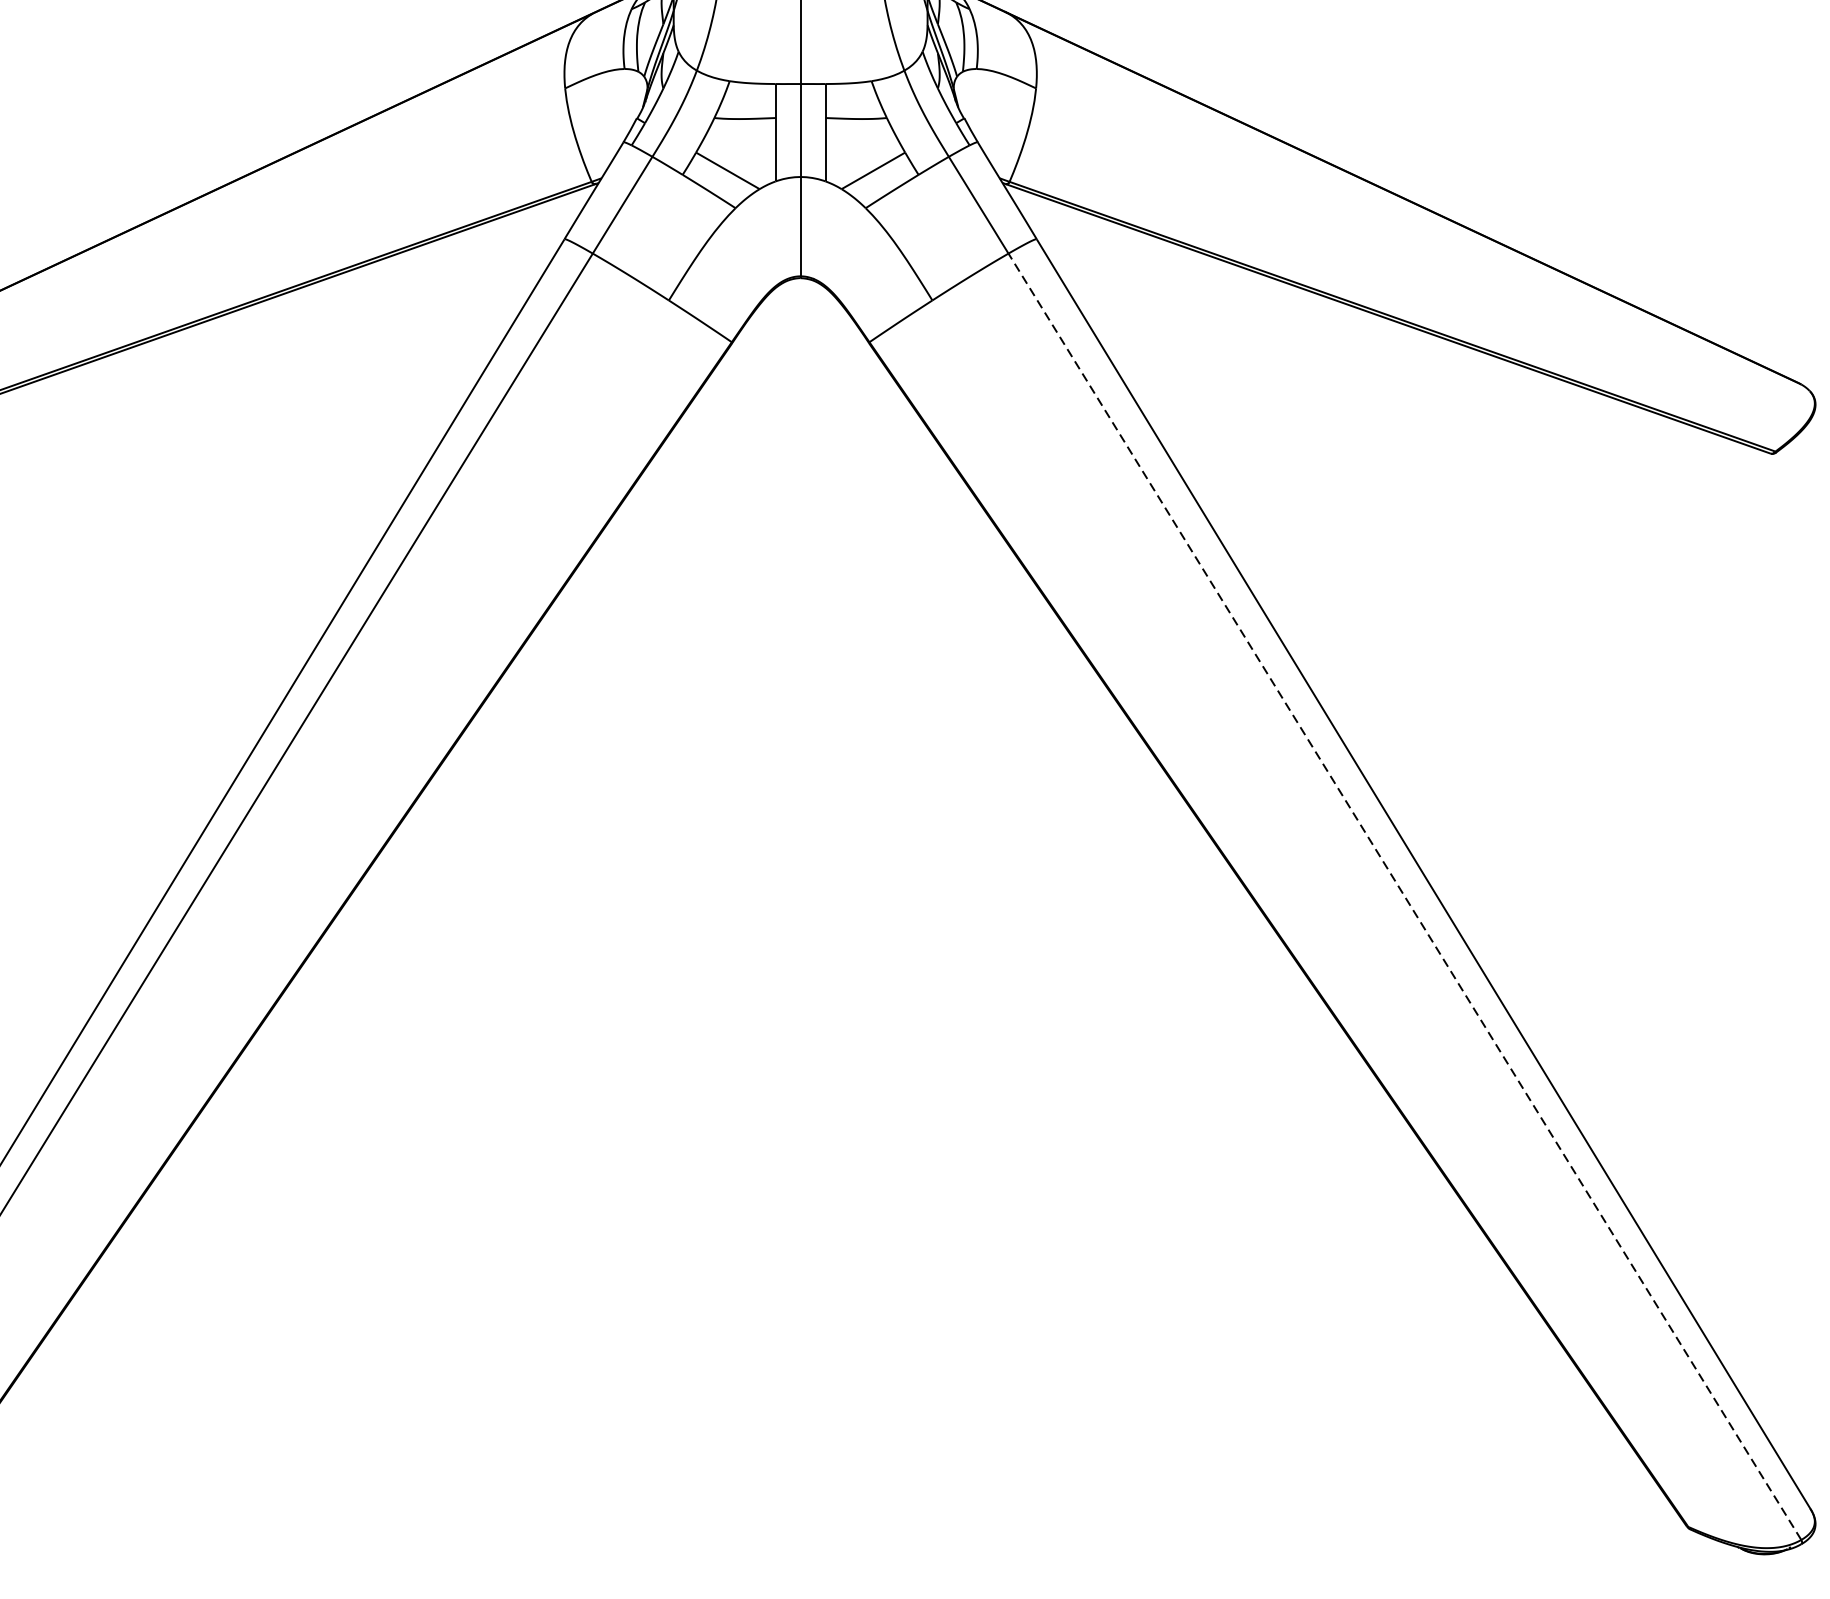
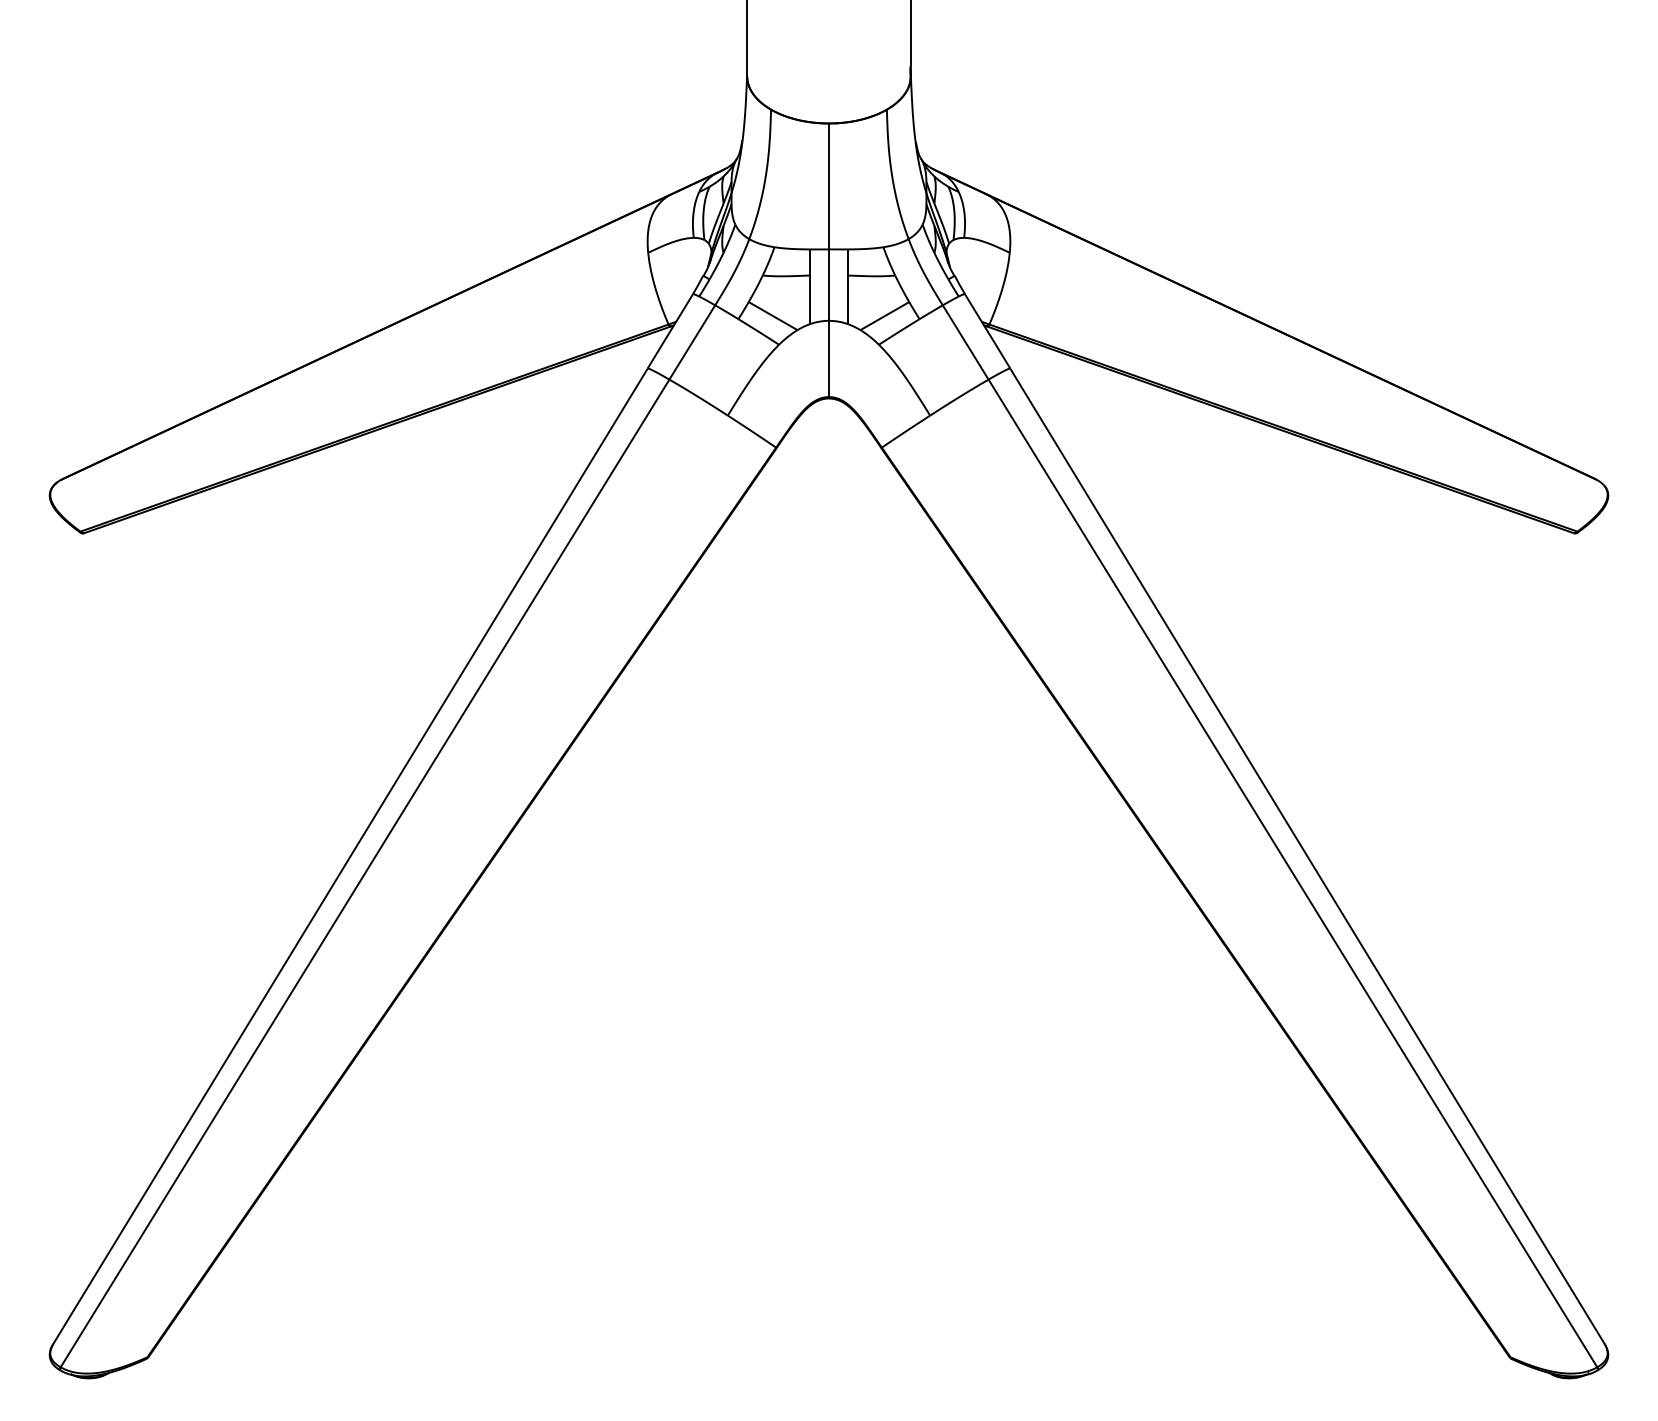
line: (1404, 896) -> (1292, 873), dashed -> solid

